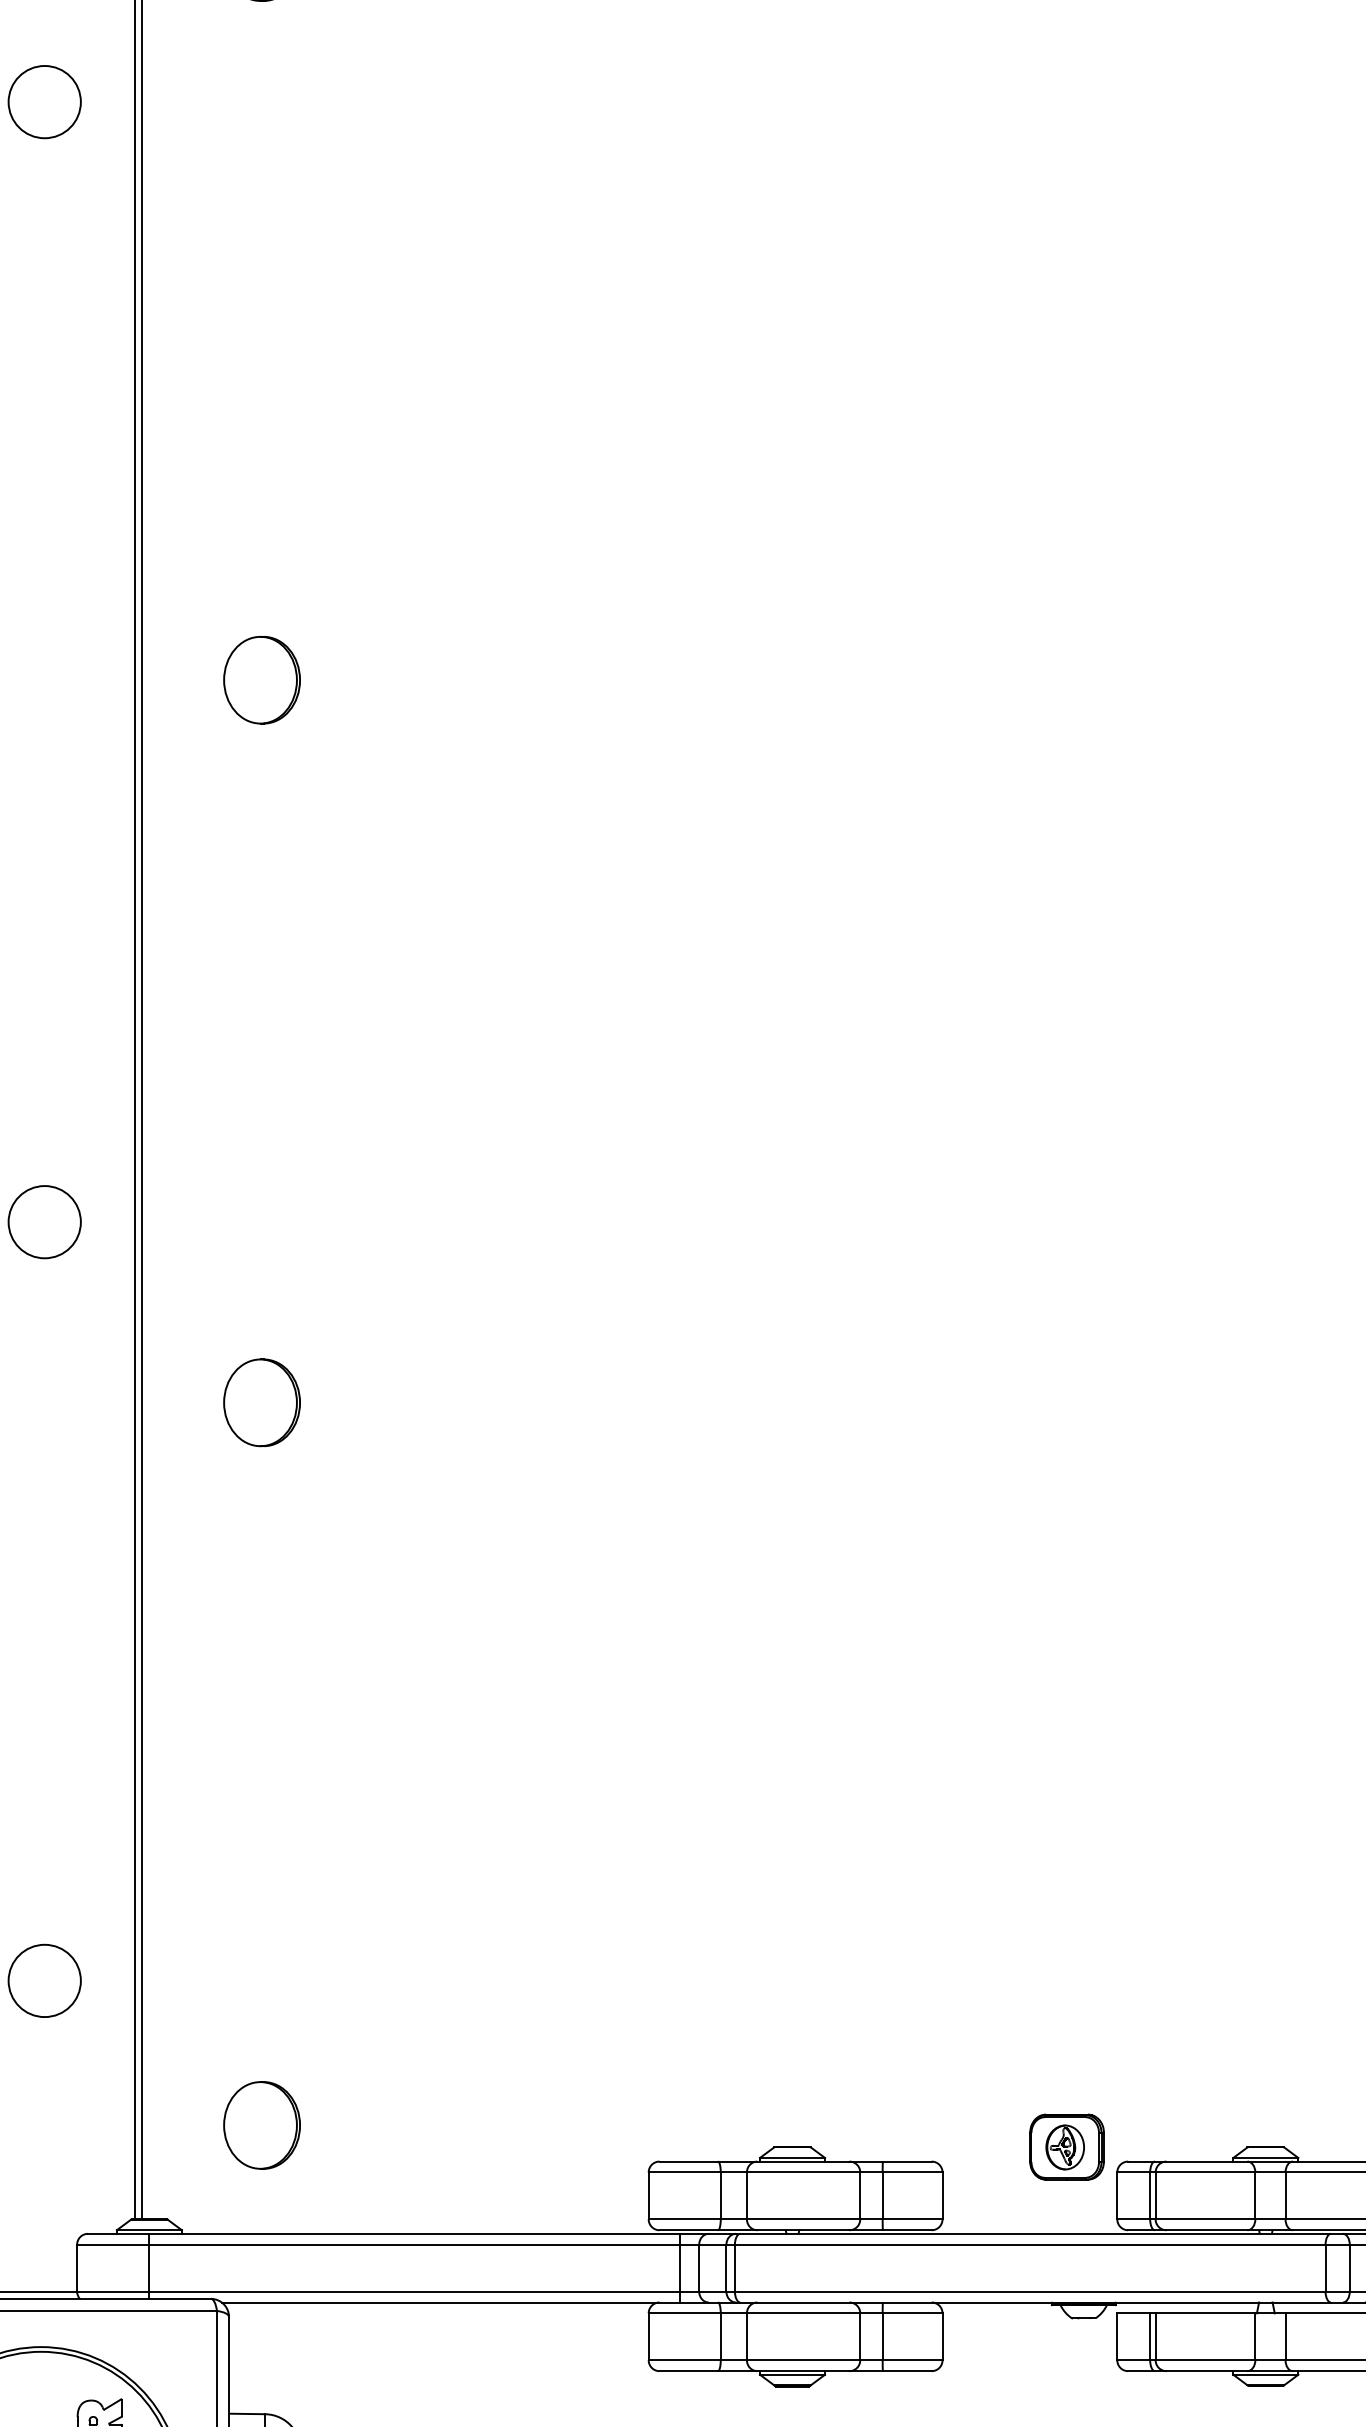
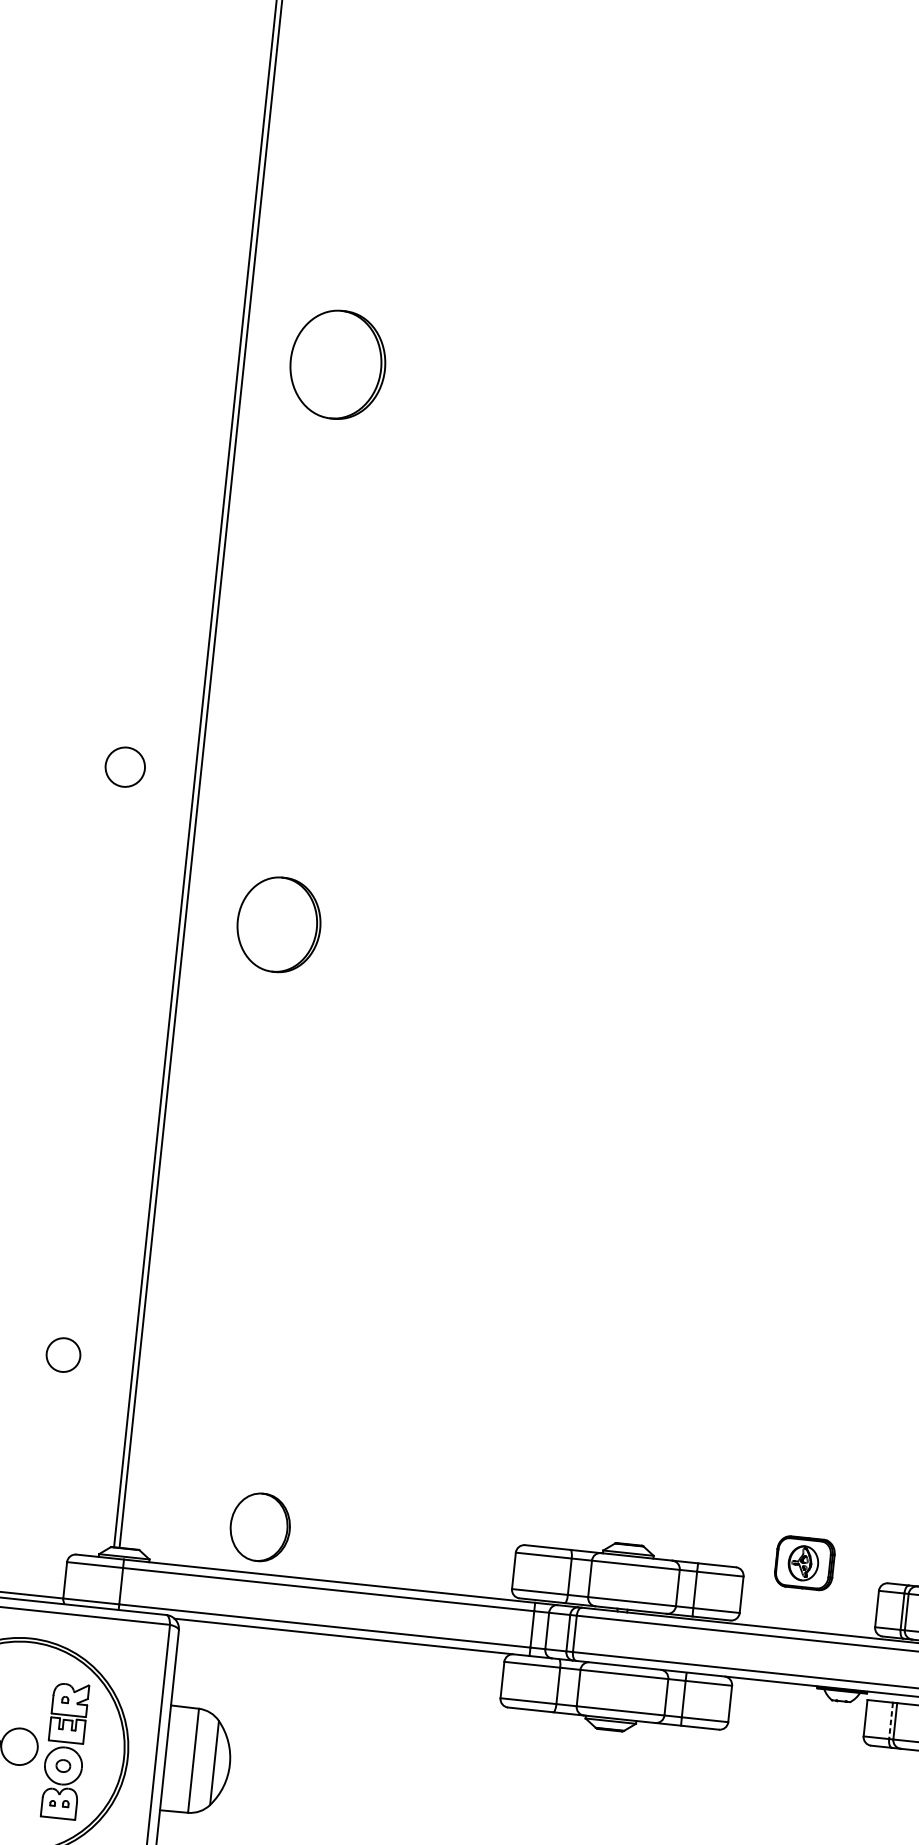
part: (261, 680) -> (337, 365), size x1.6
circle: (44, 1222) -> (125, 767), size x0.7
part: (261, 1402) -> (278, 924), size x1.4
circle: (44, 1980) -> (63, 1354), size x0.6
part: (261, 2125) -> (259, 1527), moved
part: (1066, 2146) -> (804, 1562), moved
line: (1150, 2337) -> (891, 1721), solid -> dashed

